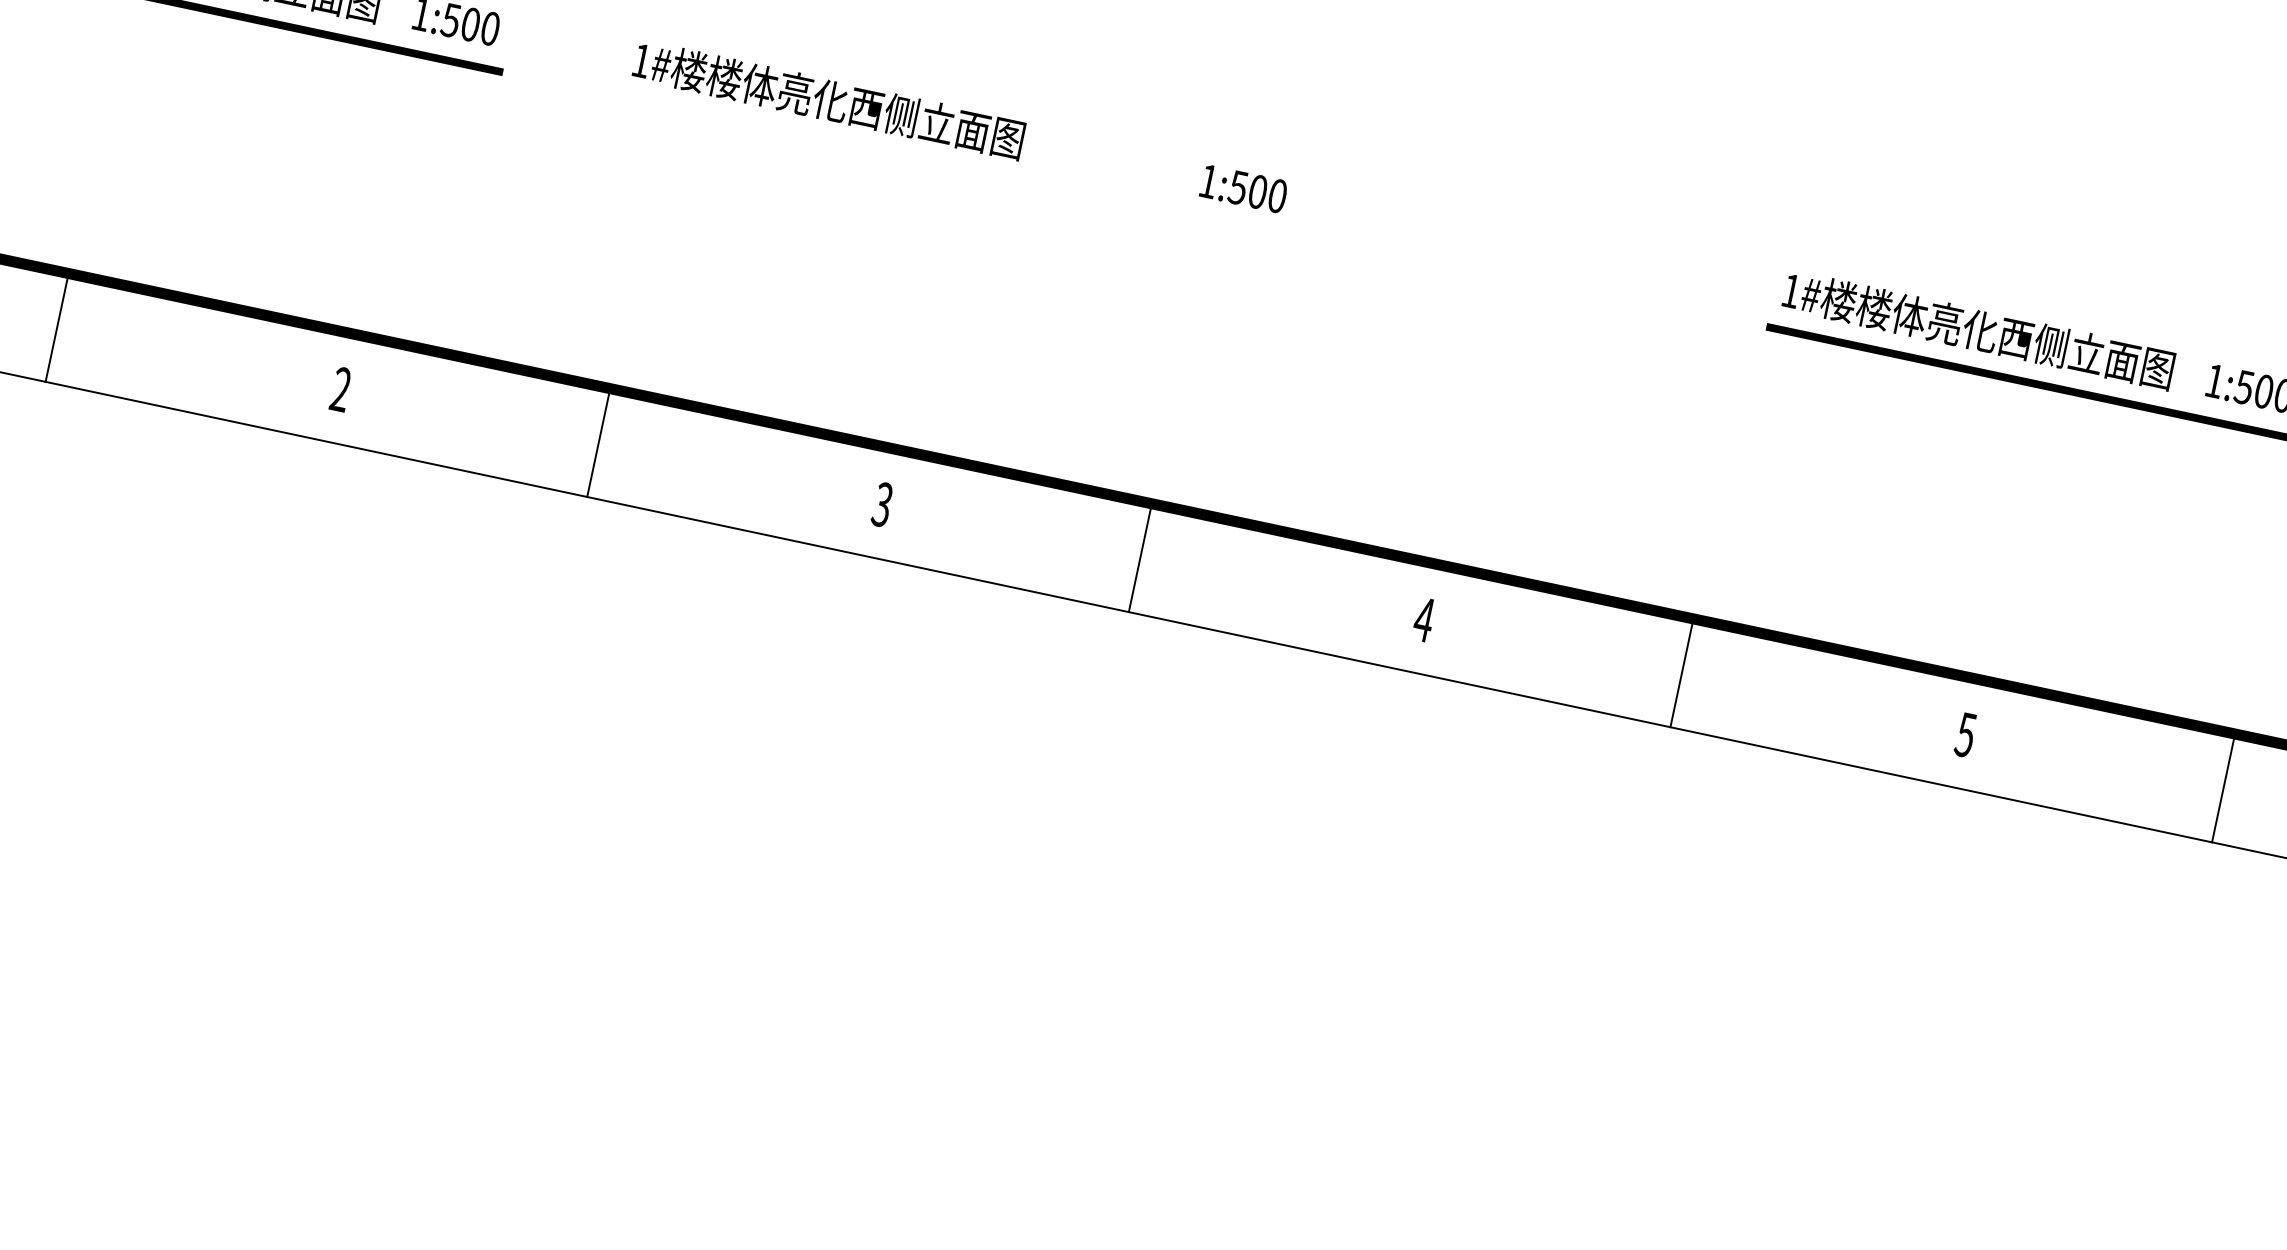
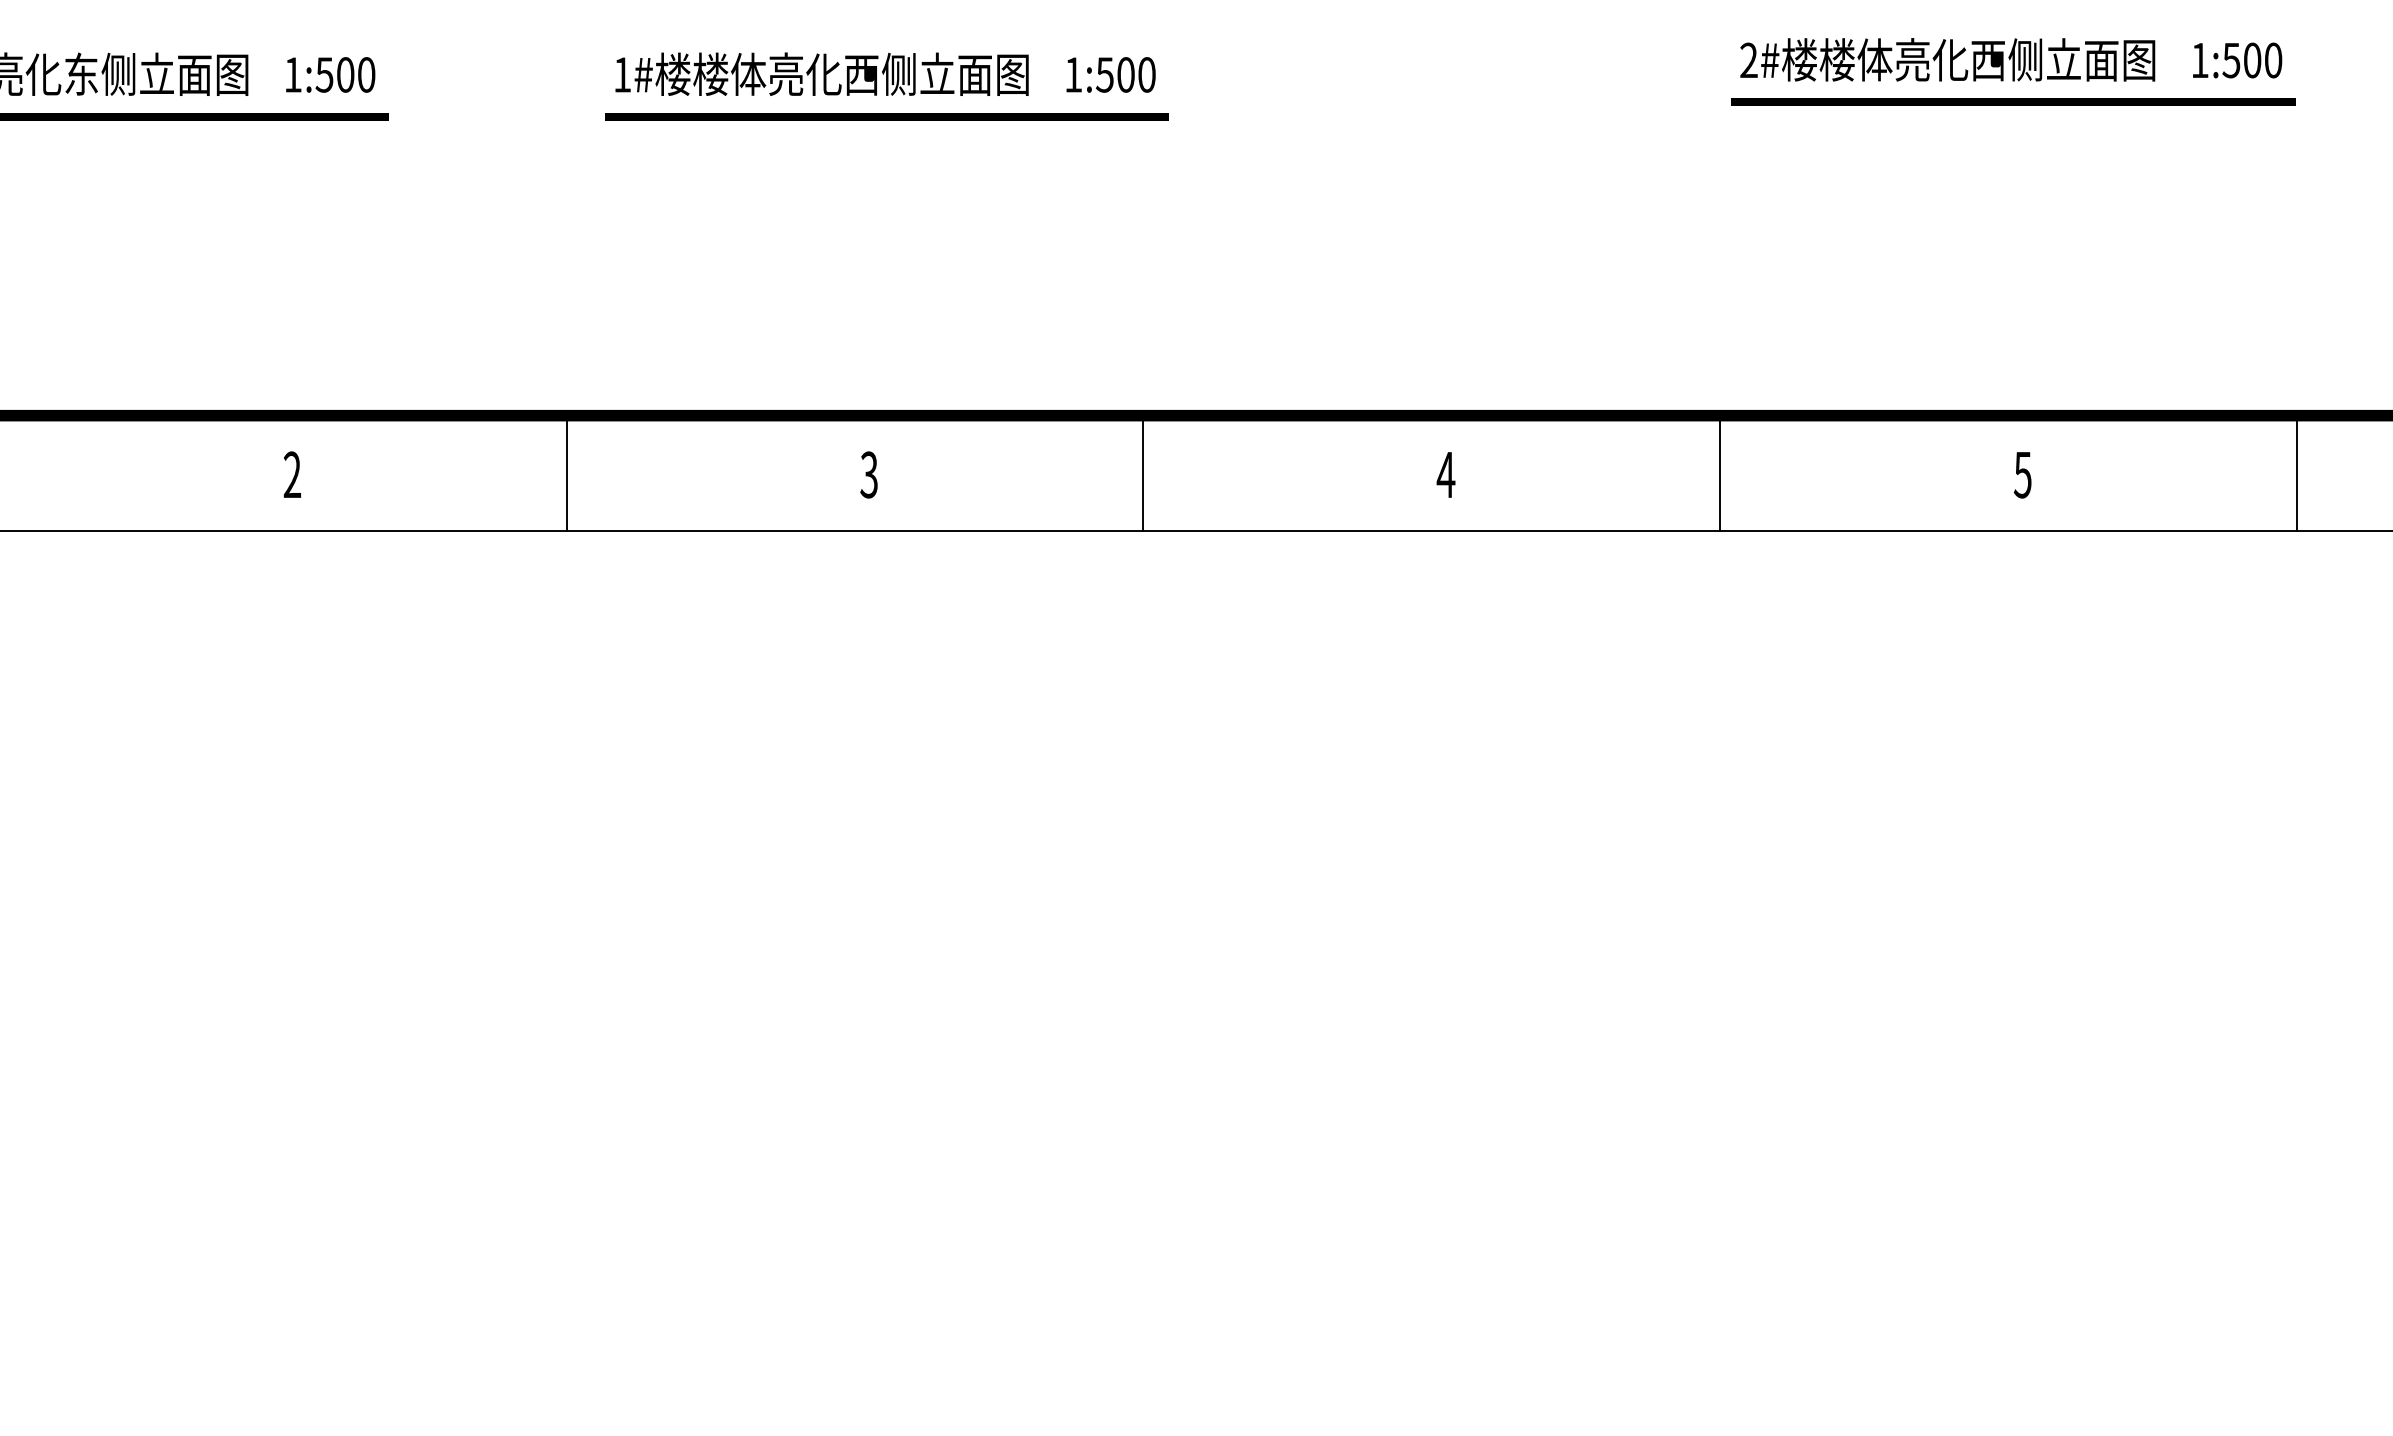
text: (828, 99) -> (821, 73), moved
line: (970, 171) -> (886, 116), added
text: (1243, 188) -> (1110, 74), moved
text: (1791, 290) -> (1748, 59), 1# -> 2#

